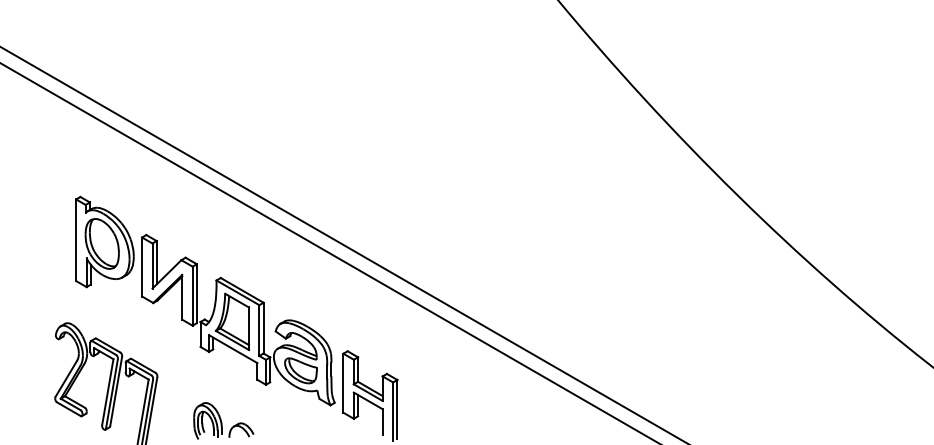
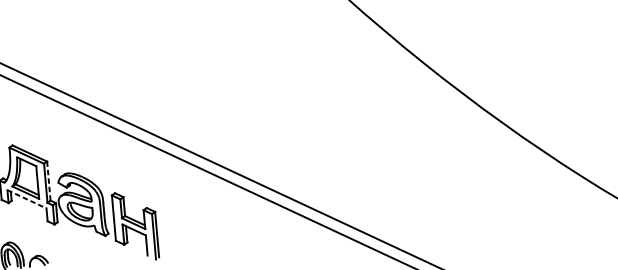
line: (263, 327) -> (48, 180), solid -> dashed
line: (233, 349) -> (27, 199), solid -> dashed

